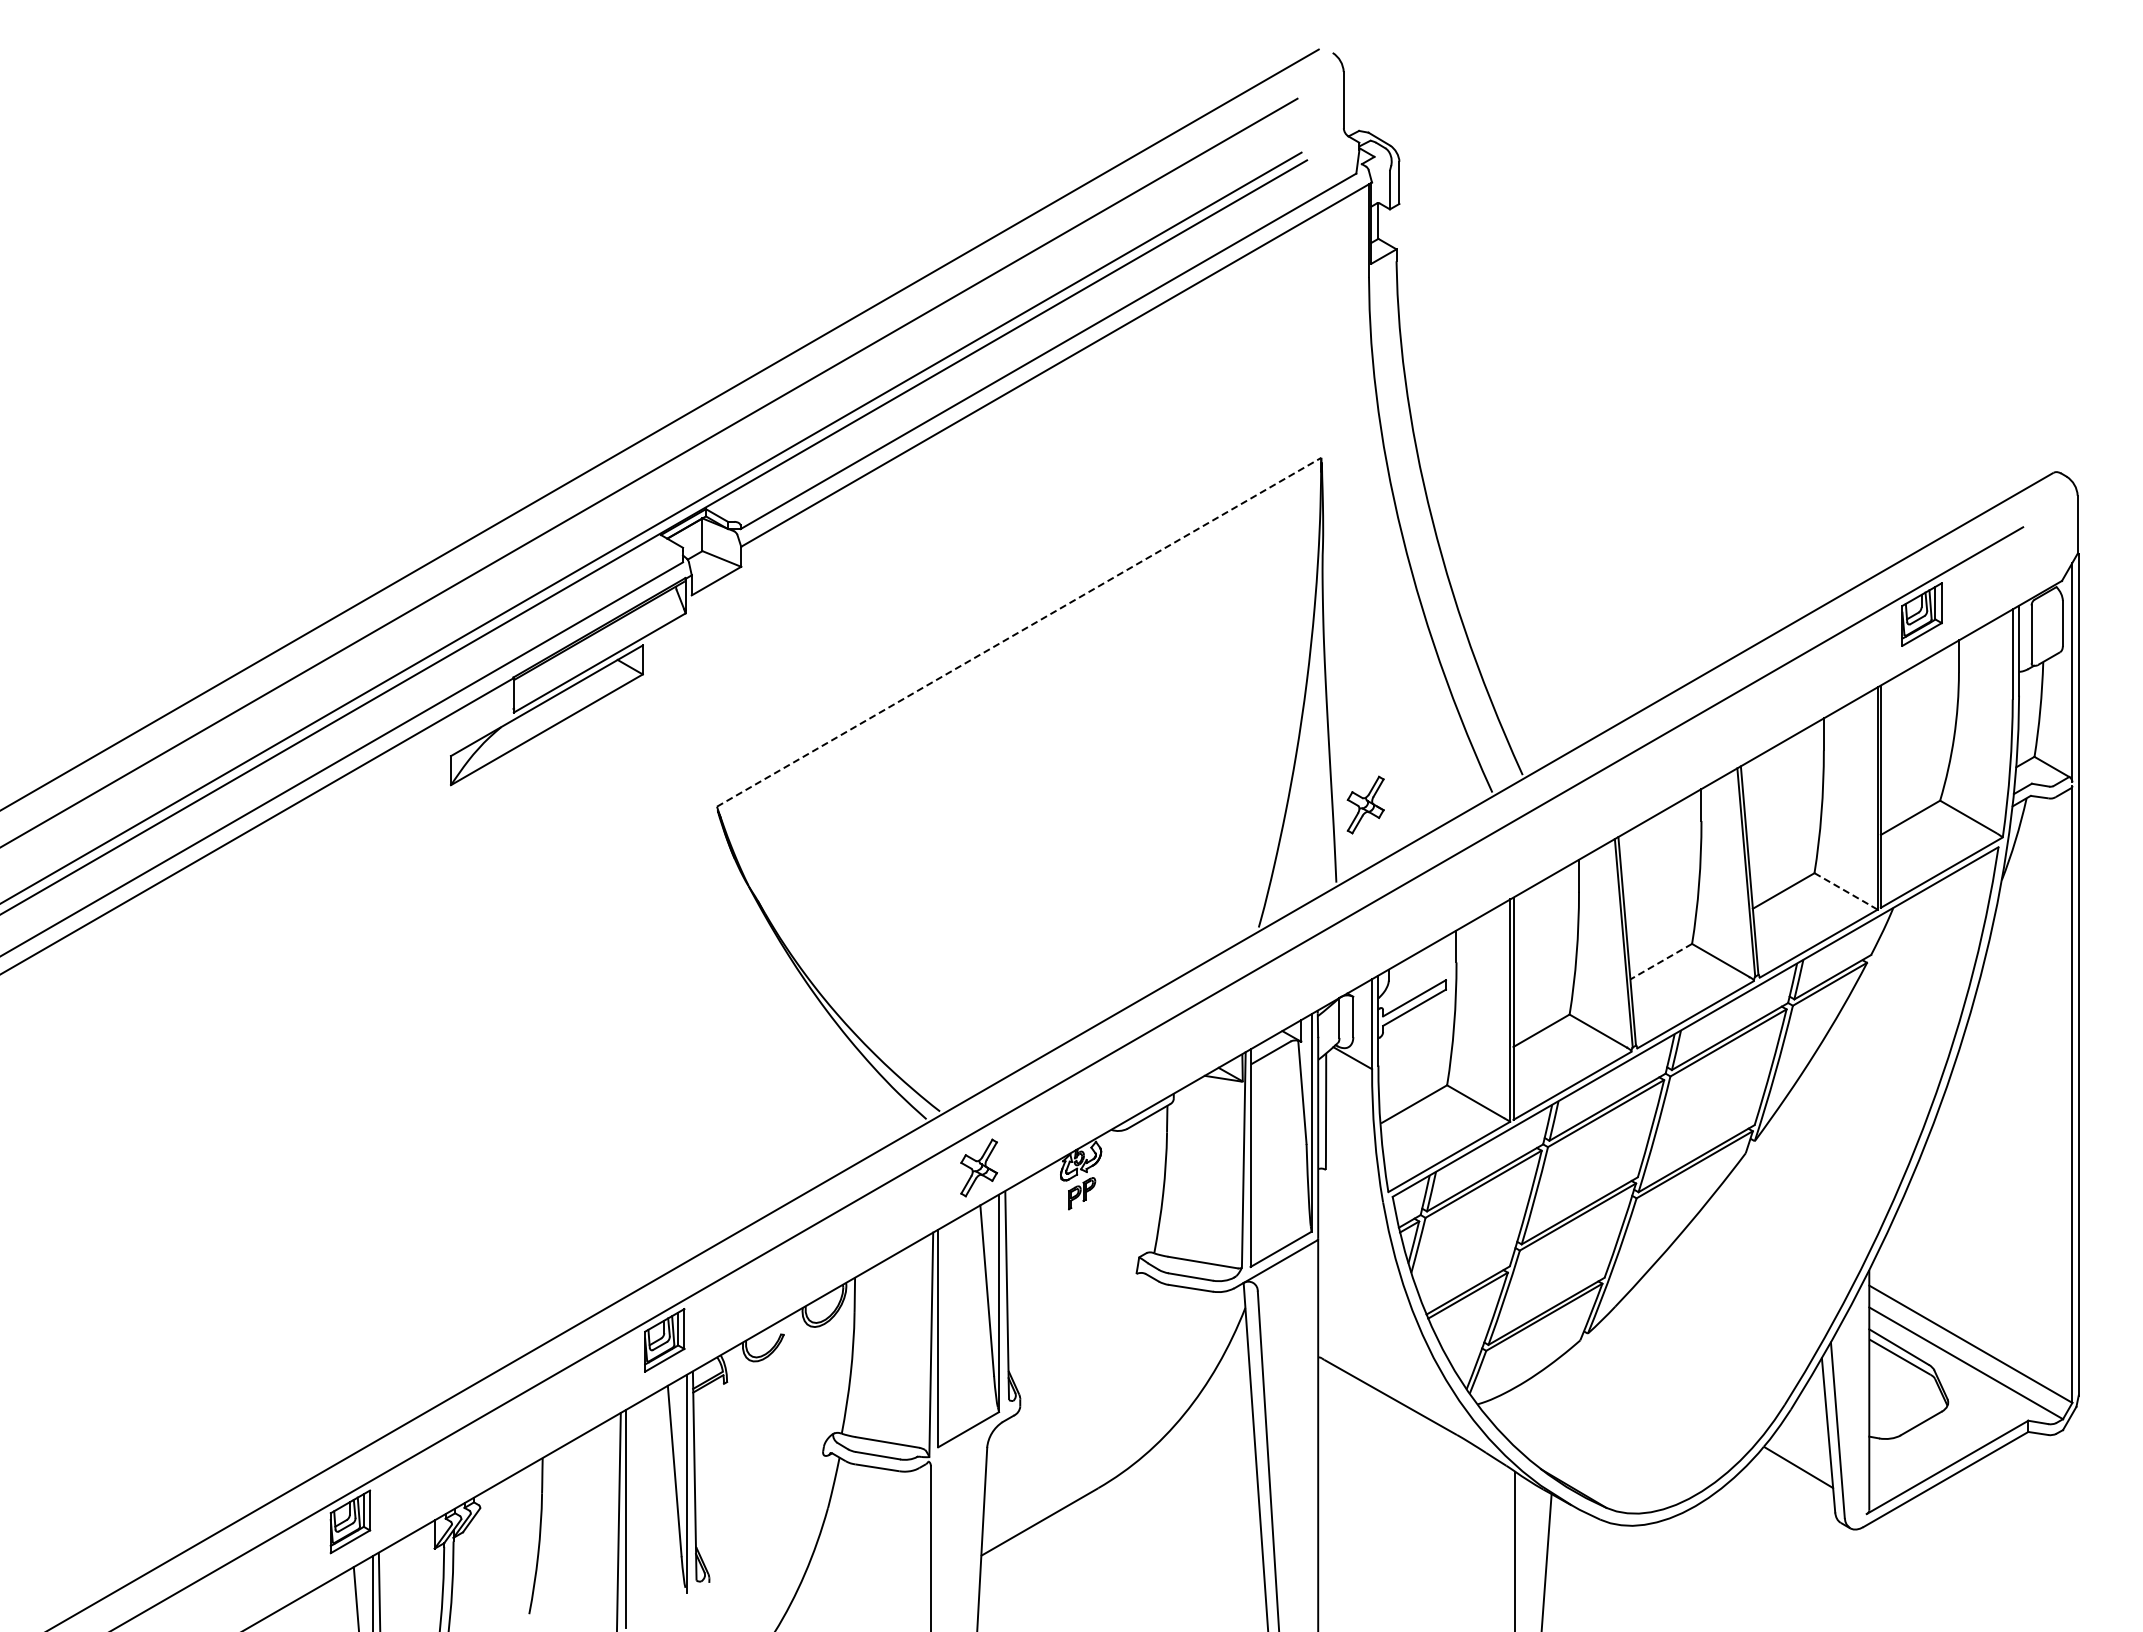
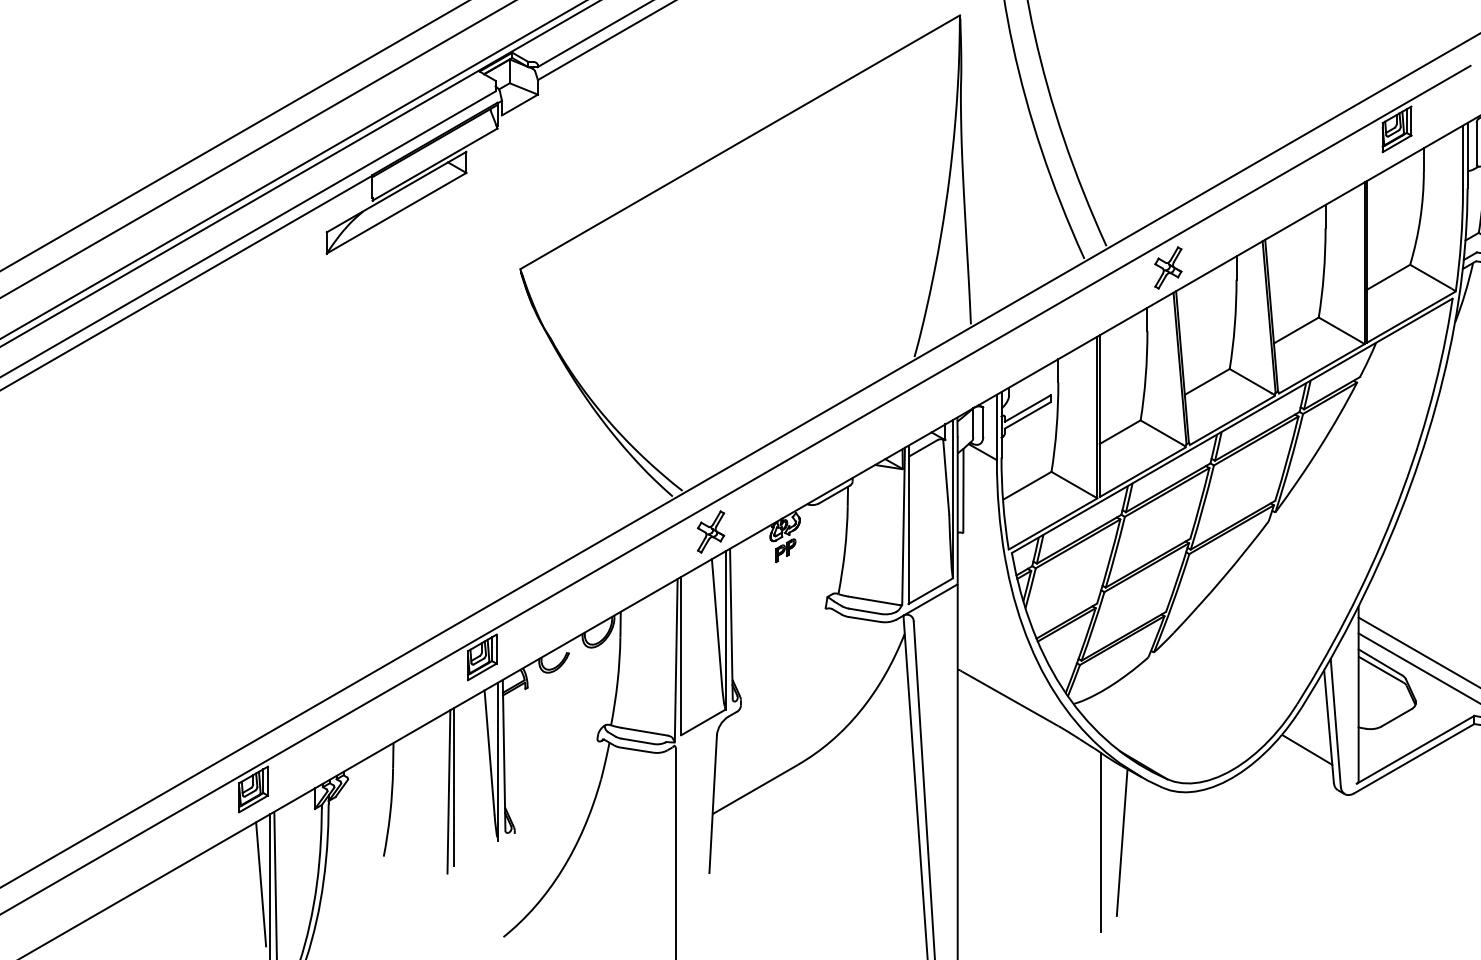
line: (1019, 632) -> (740, 142), dashed -> solid
part: (1365, 804) -> (1168, 267), moved
line: (1843, 889) -> (1339, 329), dashed -> solid
line: (1661, 961) -> (1207, 381), dashed -> solid

